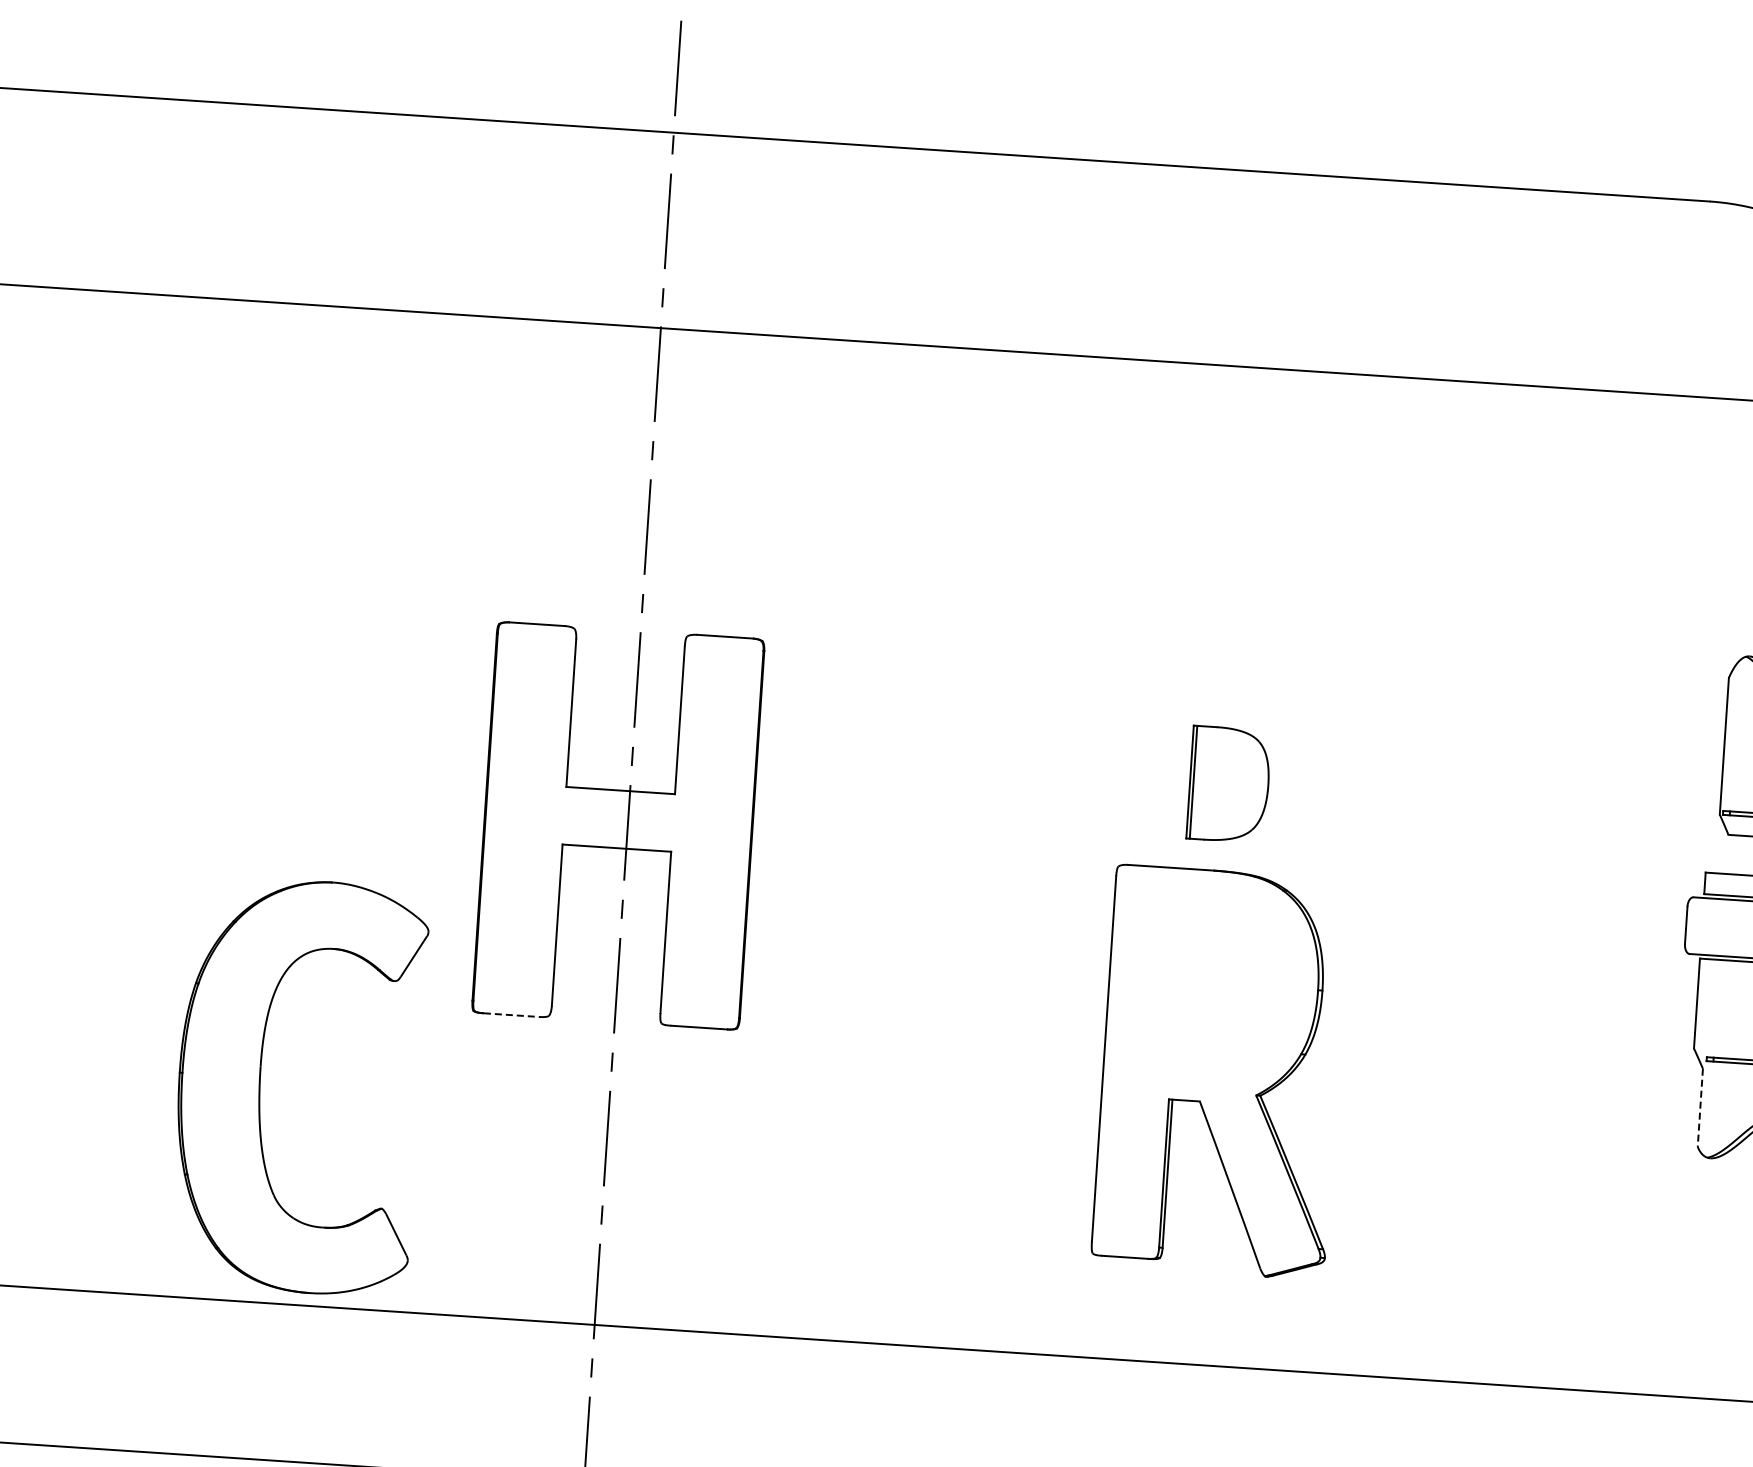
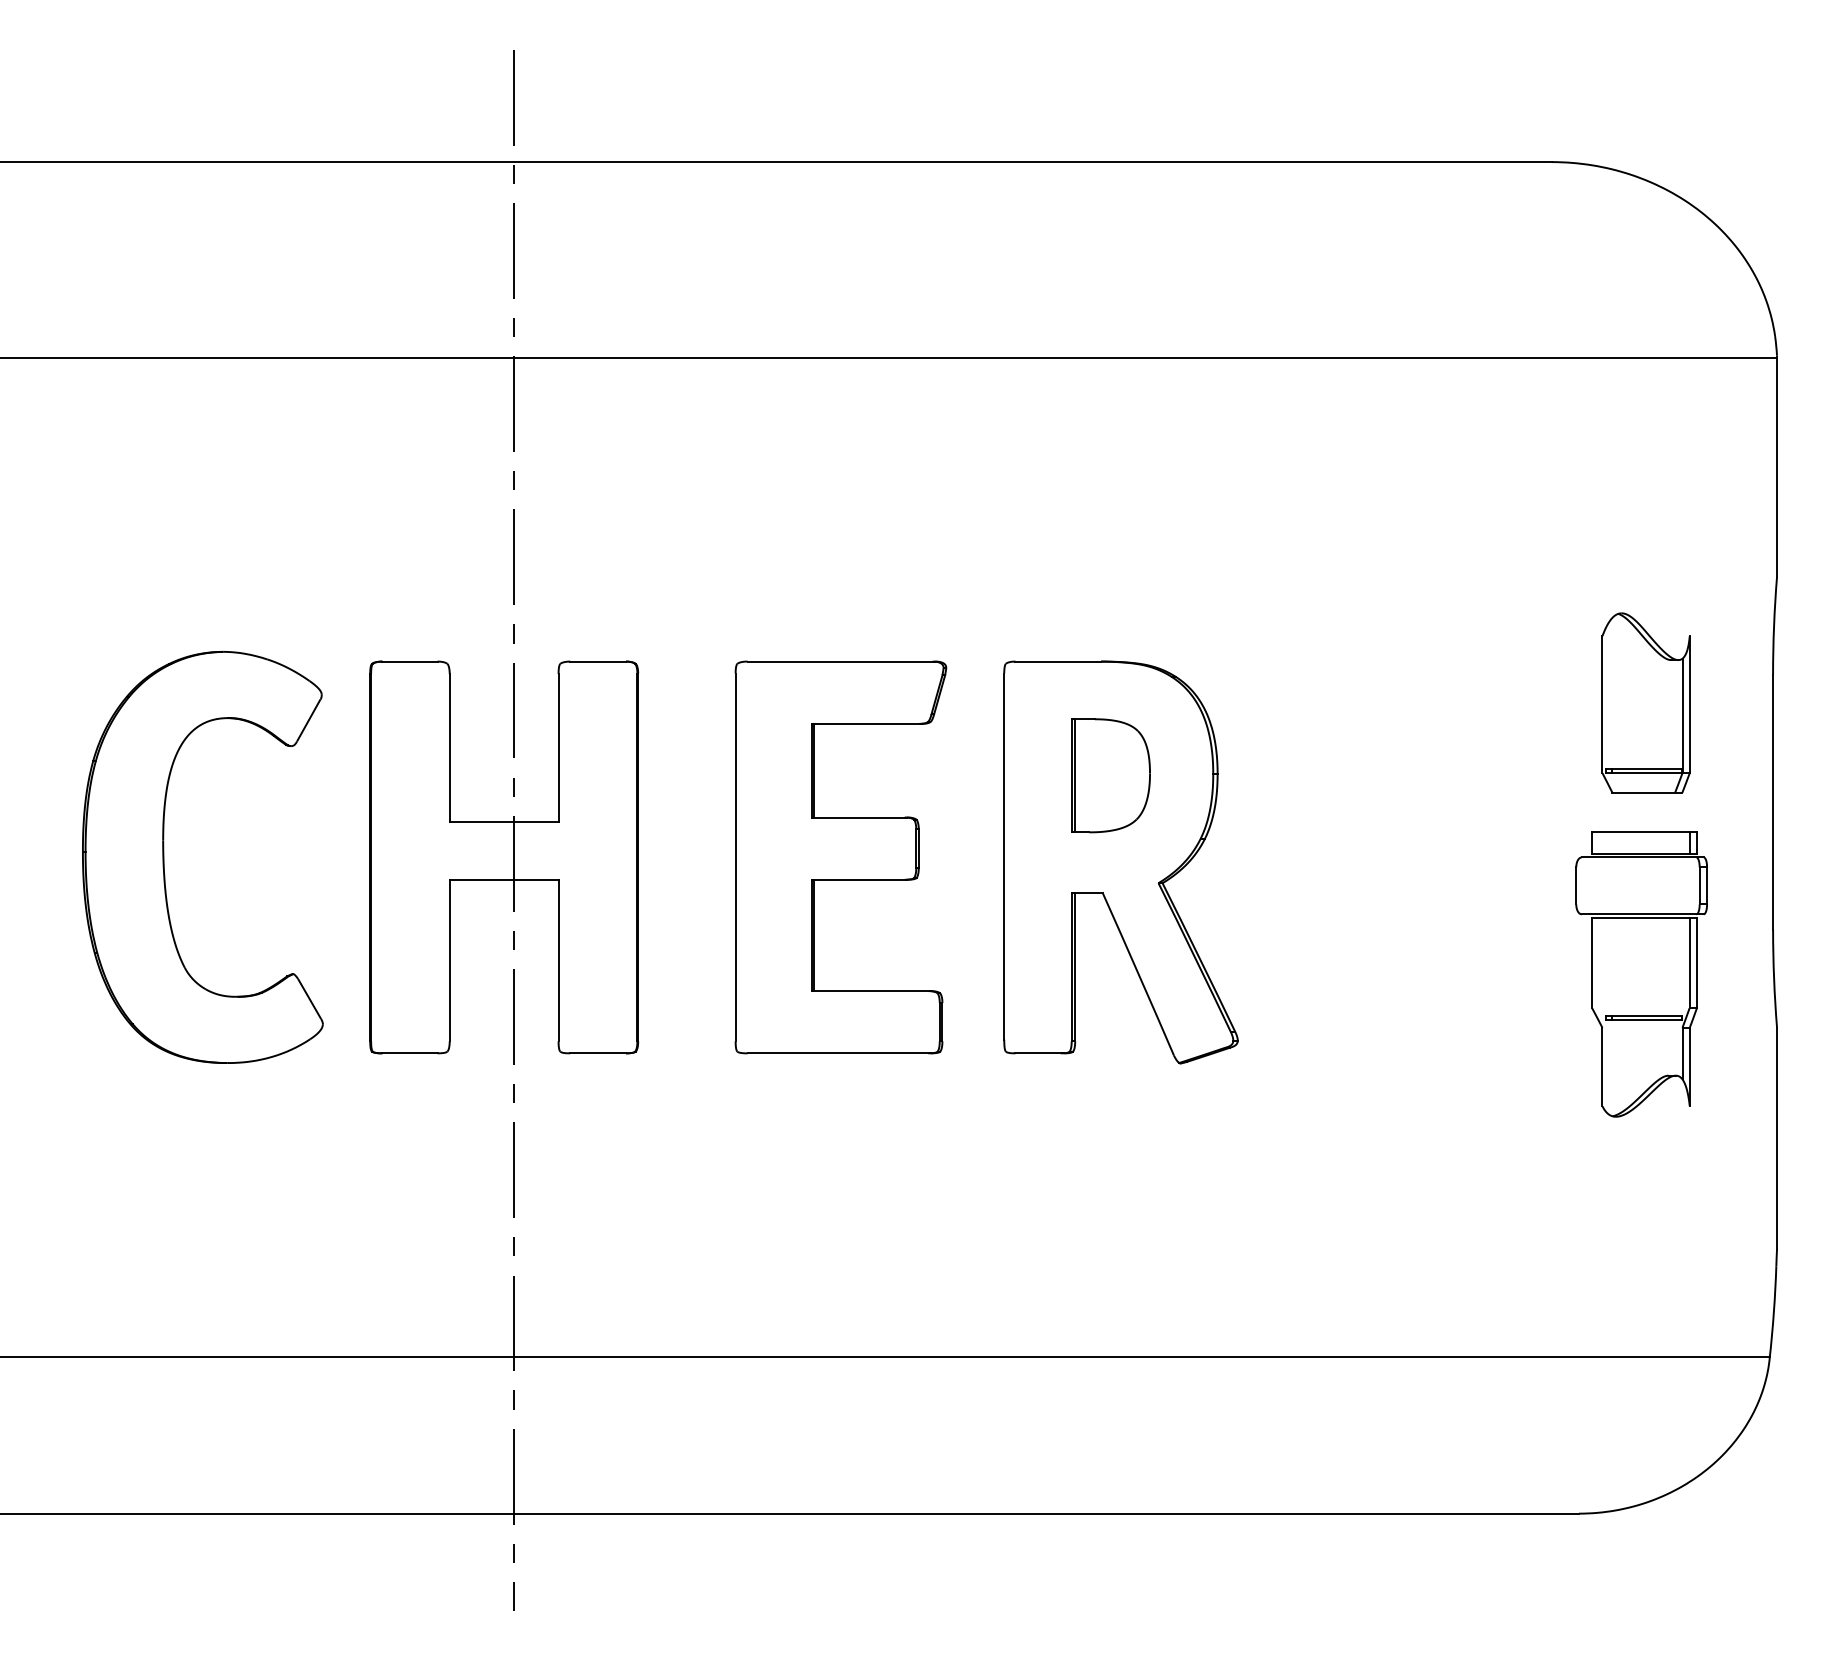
part: (953, 848) -> (840, 857), added
line: (510, 1015) -> (409, 1053), dashed -> solid
part: (1219, 1072) -> (1120, 862), moved
part: (260, 1083) -> (164, 857), moved
line: (1700, 1108) -> (1602, 1067), dashed -> solid

